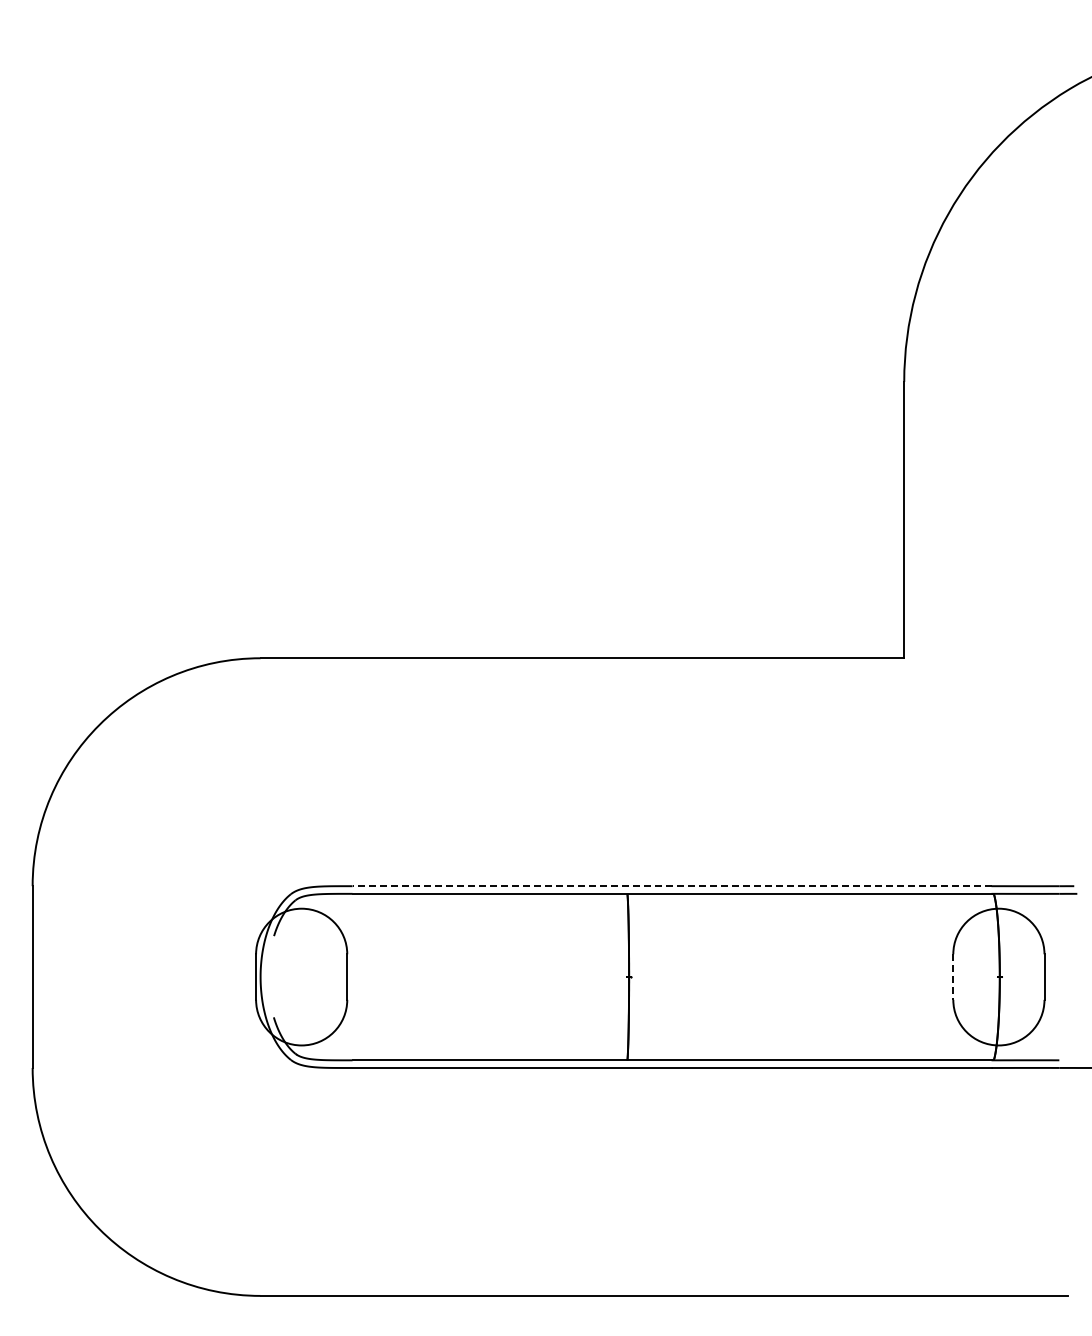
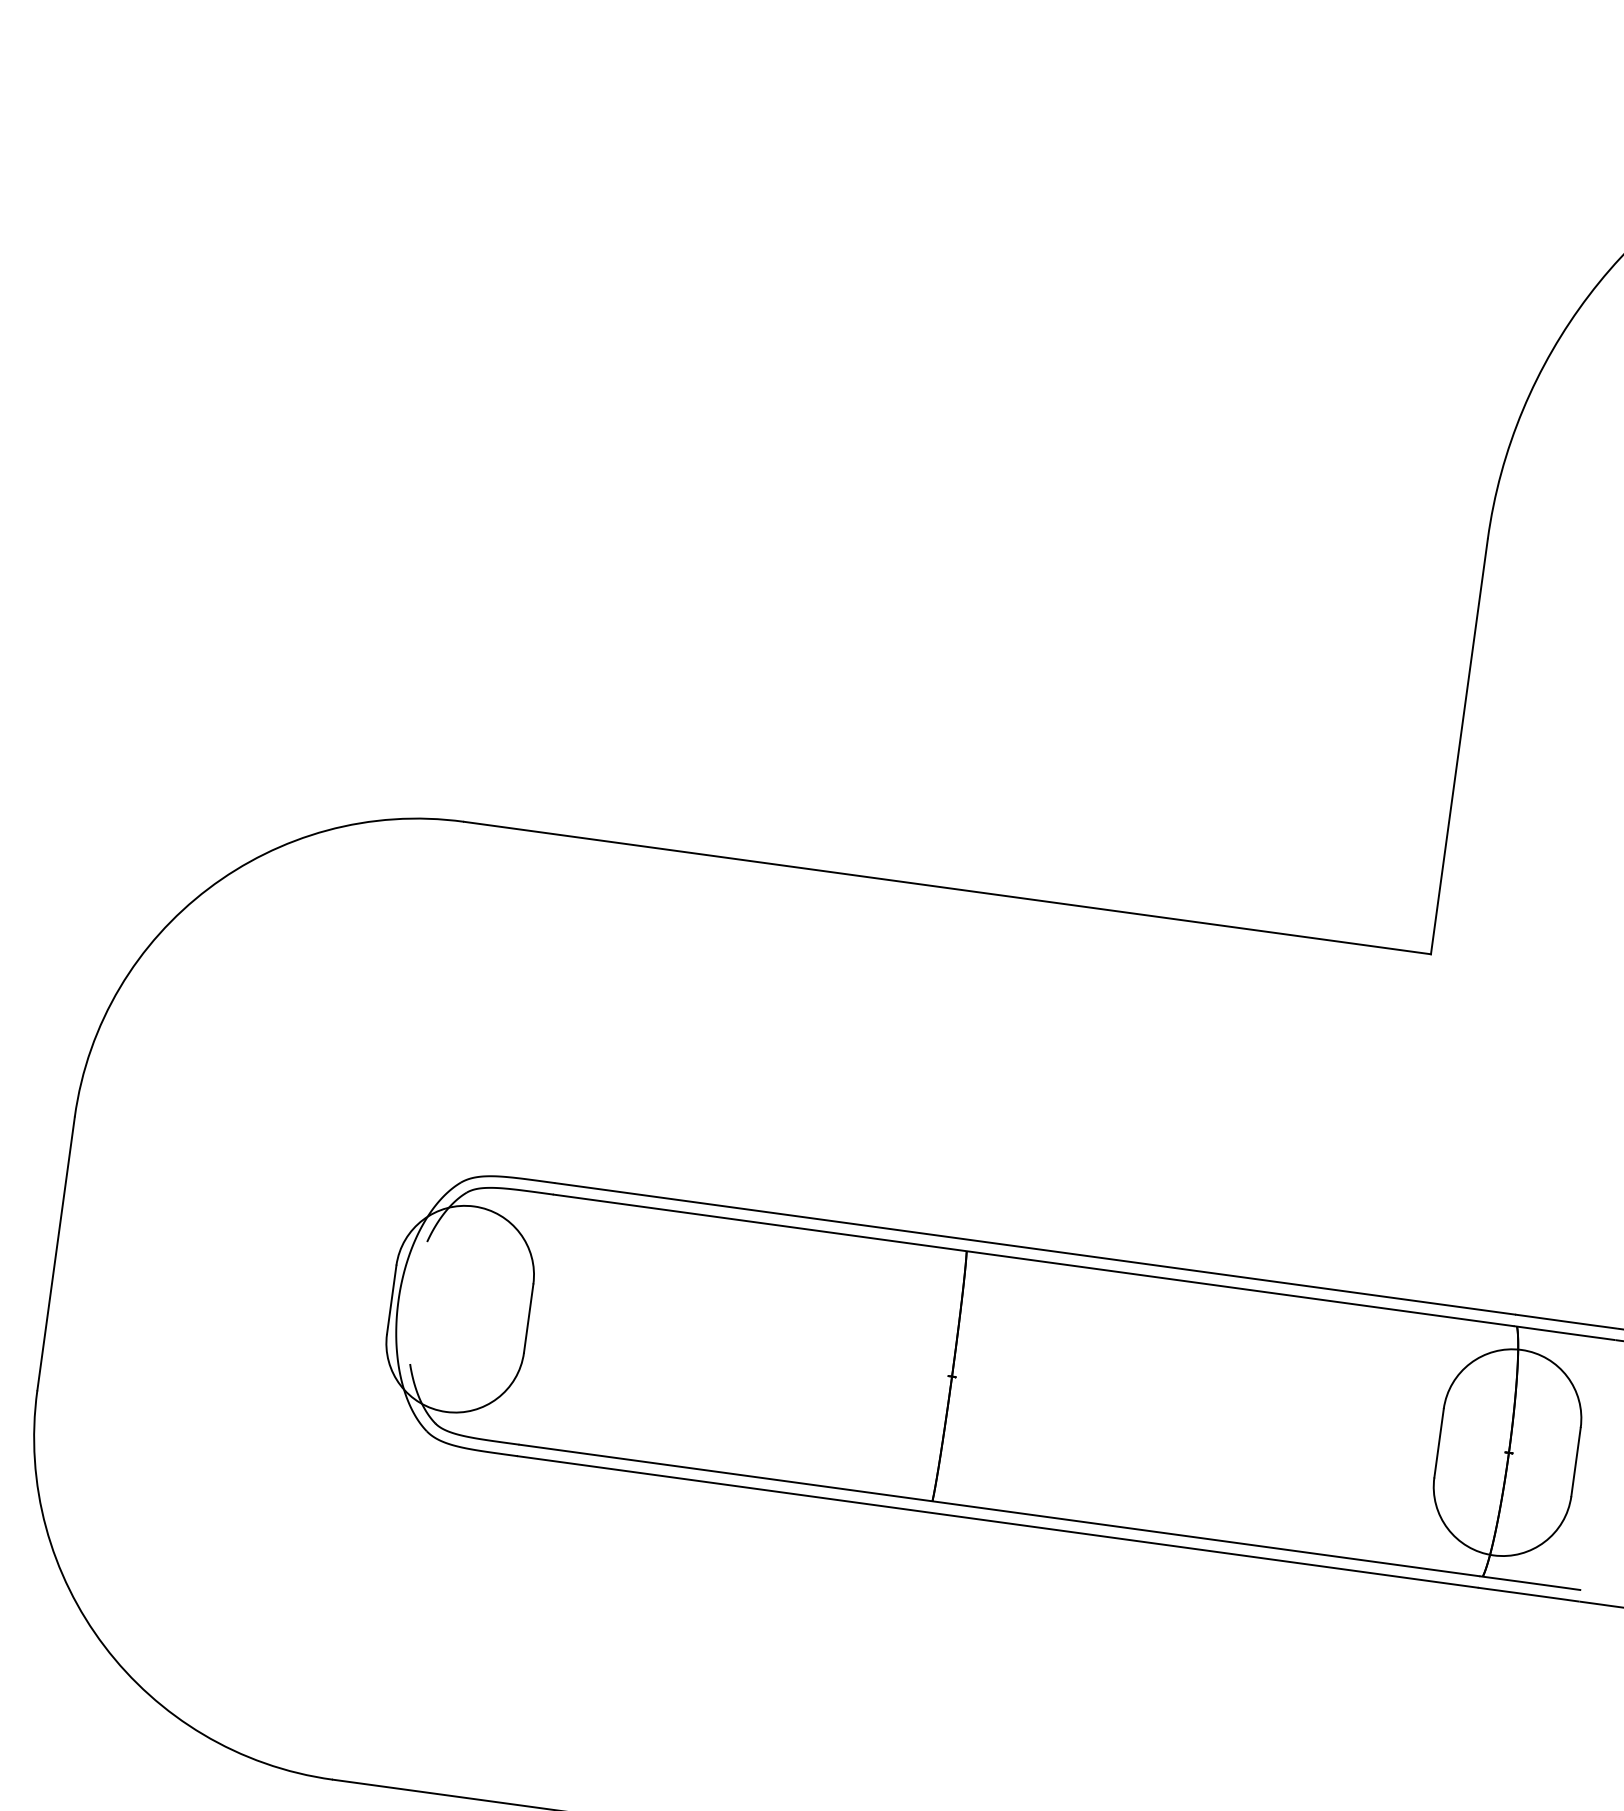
line: (671, 886) -> (1034, 1249), dashed -> solid
line: (953, 977) -> (1439, 1443), dashed -> solid

